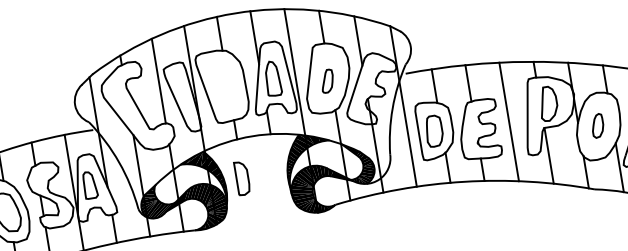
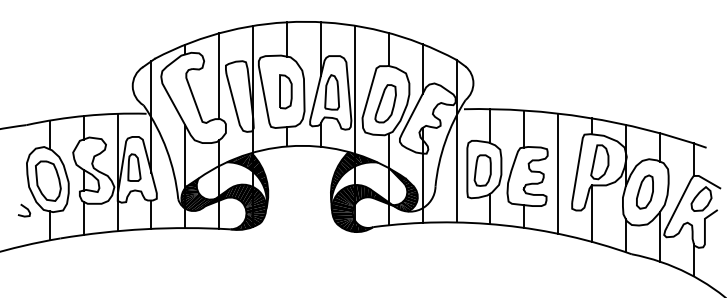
part: (327, 80) -> (385, 103), size x1.67
part: (597, 125) -> (644, 191), size x1.43
part: (242, 178) -> (285, 91), moved

